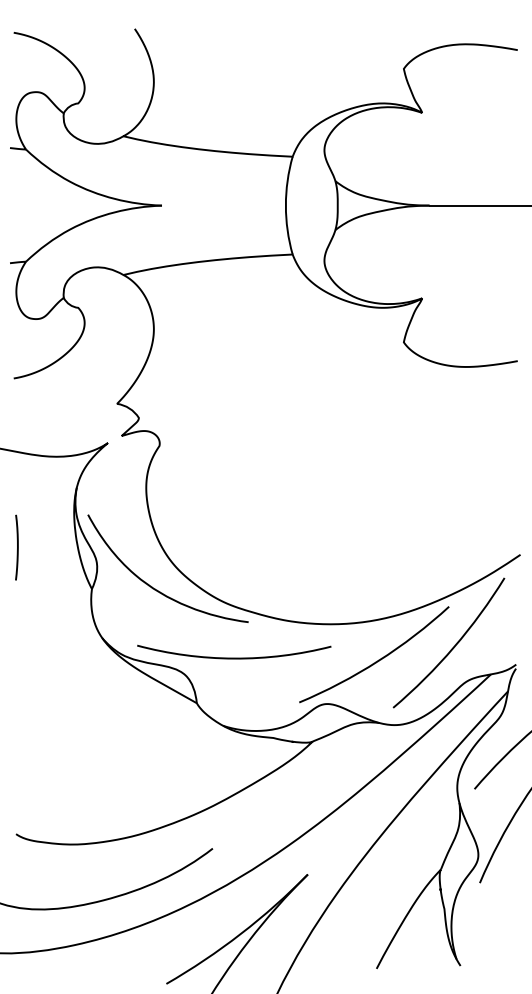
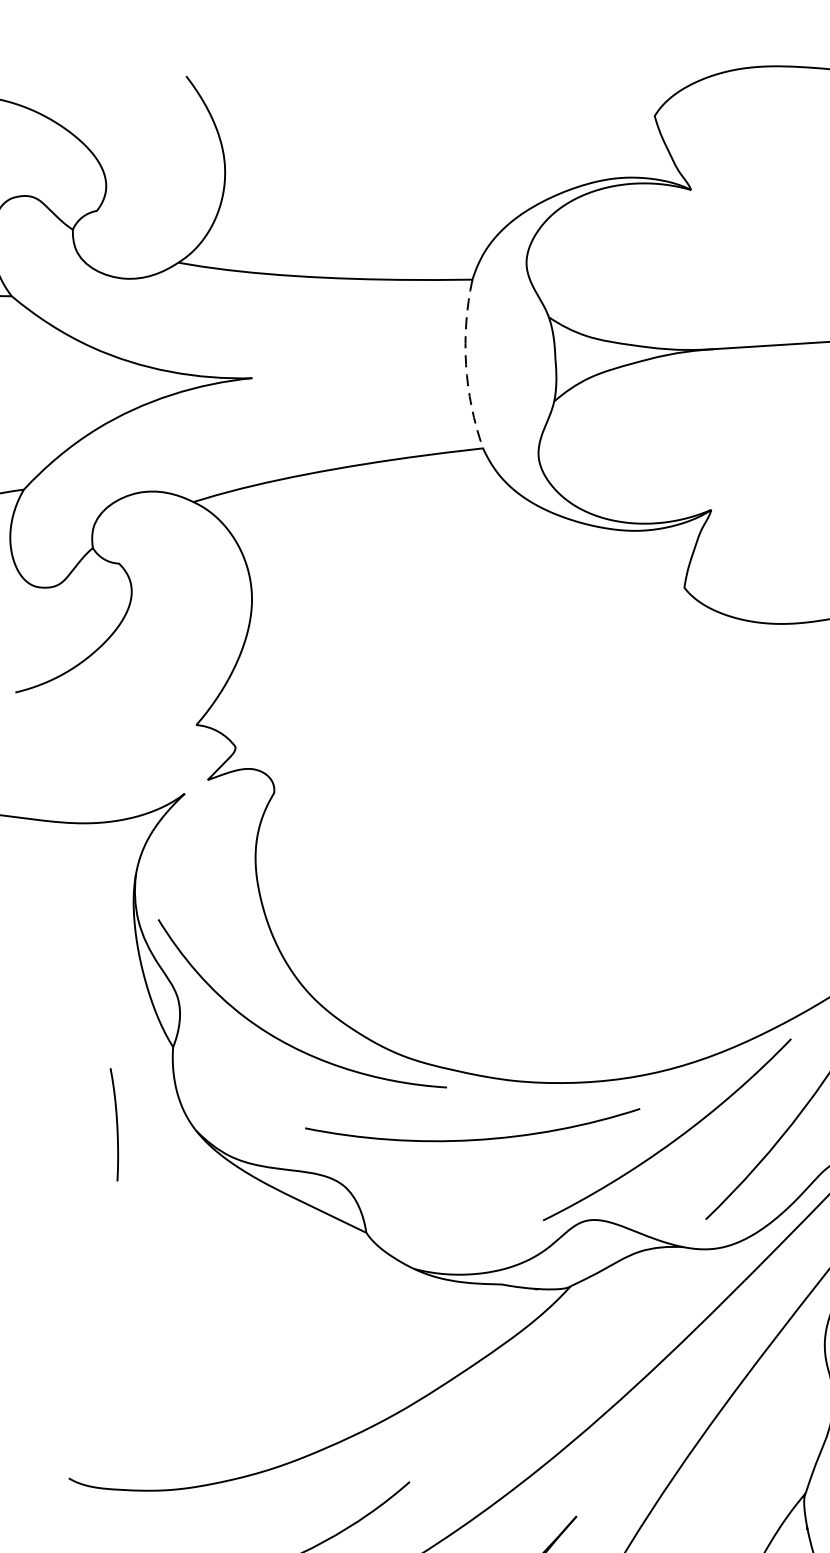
arc: (285, 205) -> (465, 364), solid -> dashed
line: (17, 547) -> (116, 1124), moved
arc: (234, 657) -> (474, 1138), moved

